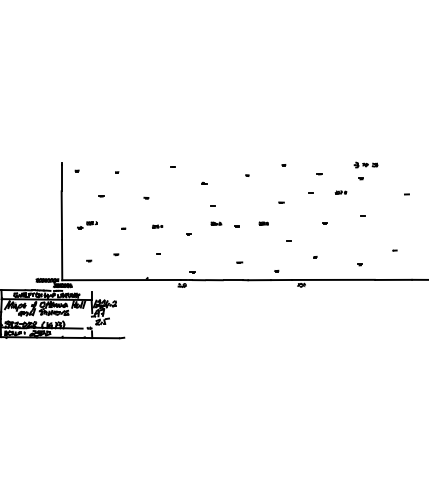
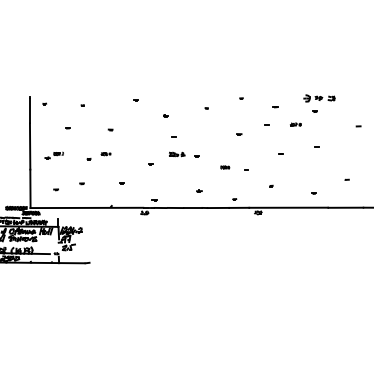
part: (365, 164) -> (319, 97), size x1.4
part: (216, 223) -> (177, 154), size x1.6
part: (263, 223) -> (224, 167), moved
part: (157, 226) -> (105, 154), moved

